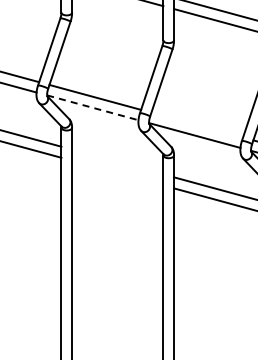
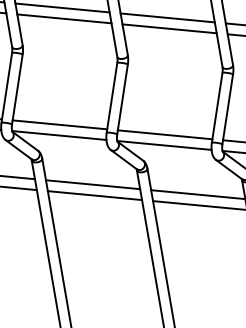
line: (93, 107) -> (59, 135), dashed -> solid
line: (197, 124) -> (165, 134), added
line: (117, 161) -> (92, 184), added
line: (117, 172) -> (94, 195), added

